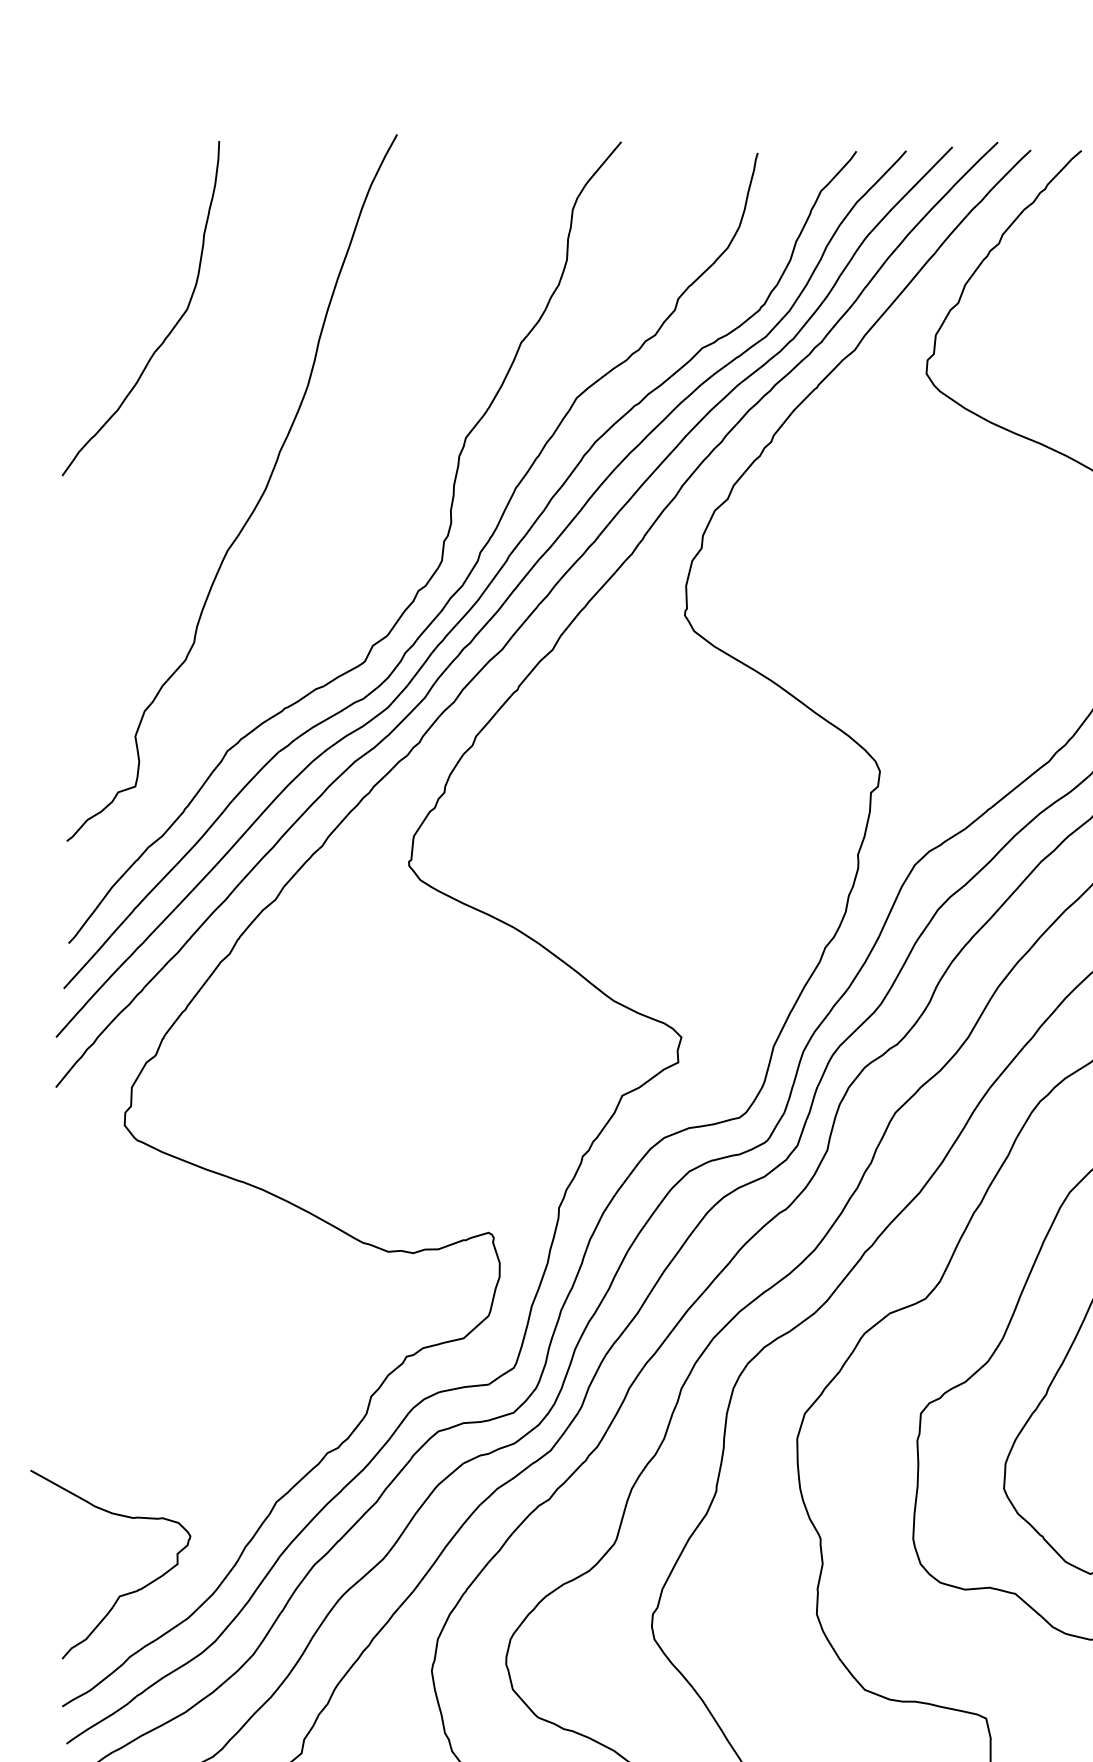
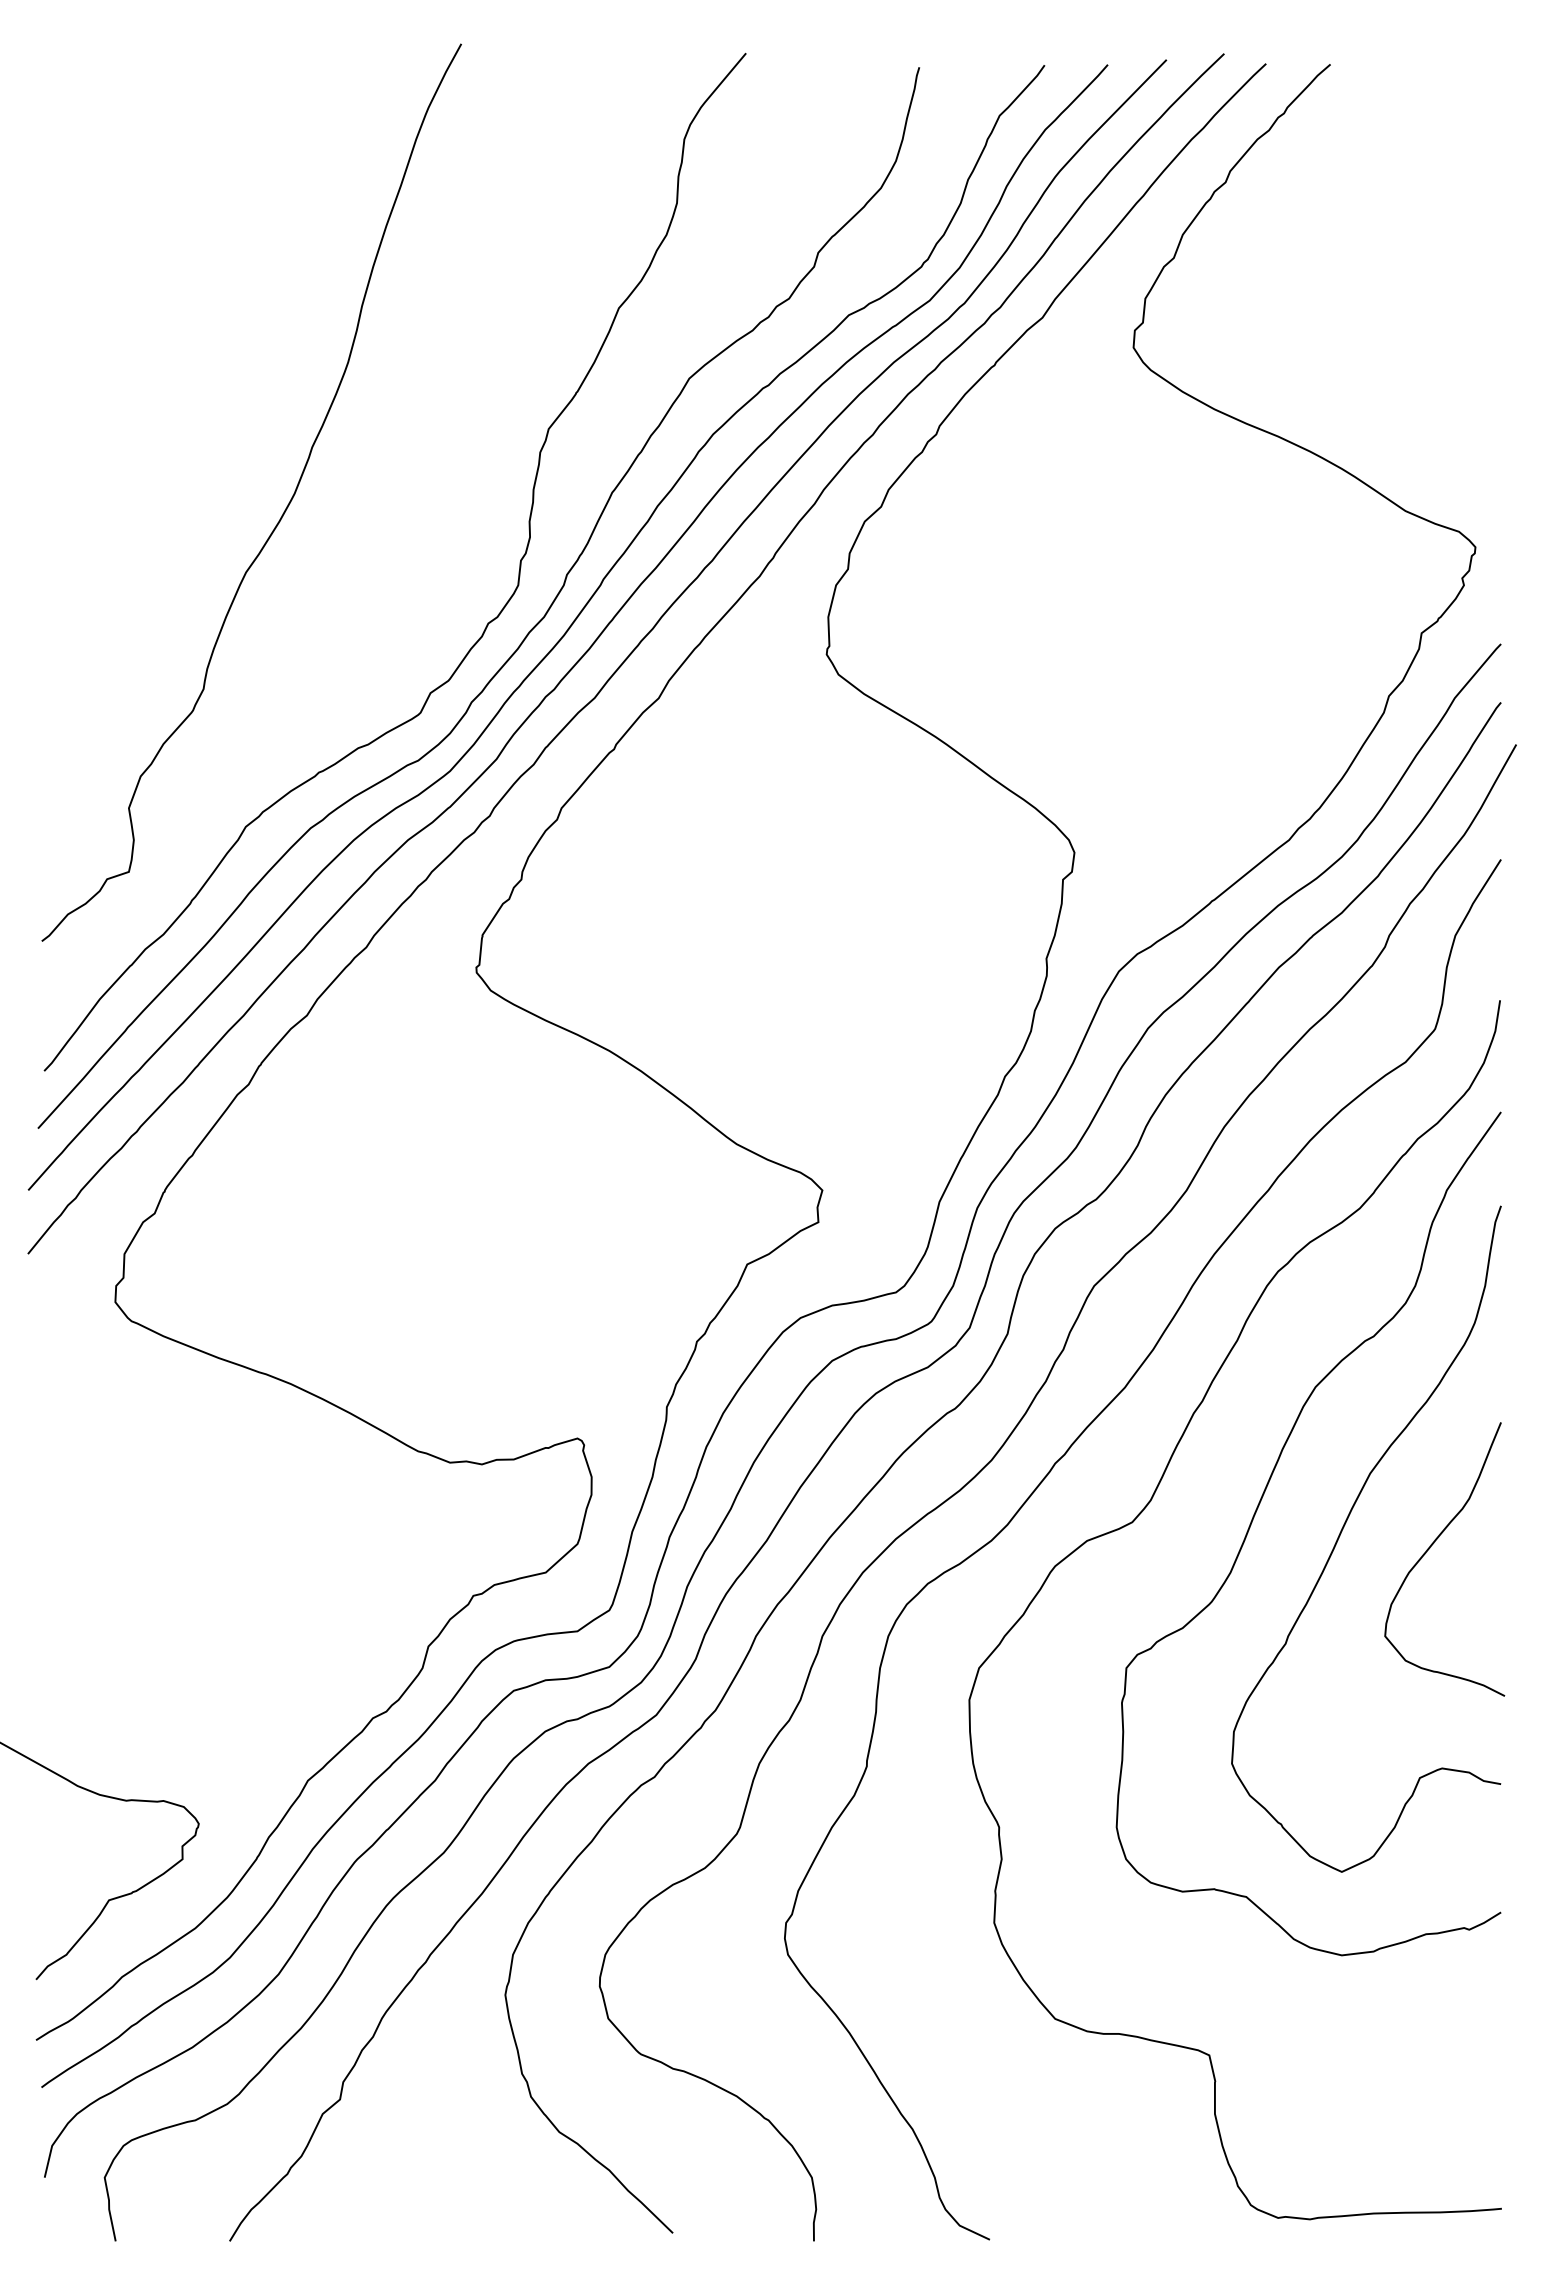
curve: (172, 328) -> (175, 290), removed

